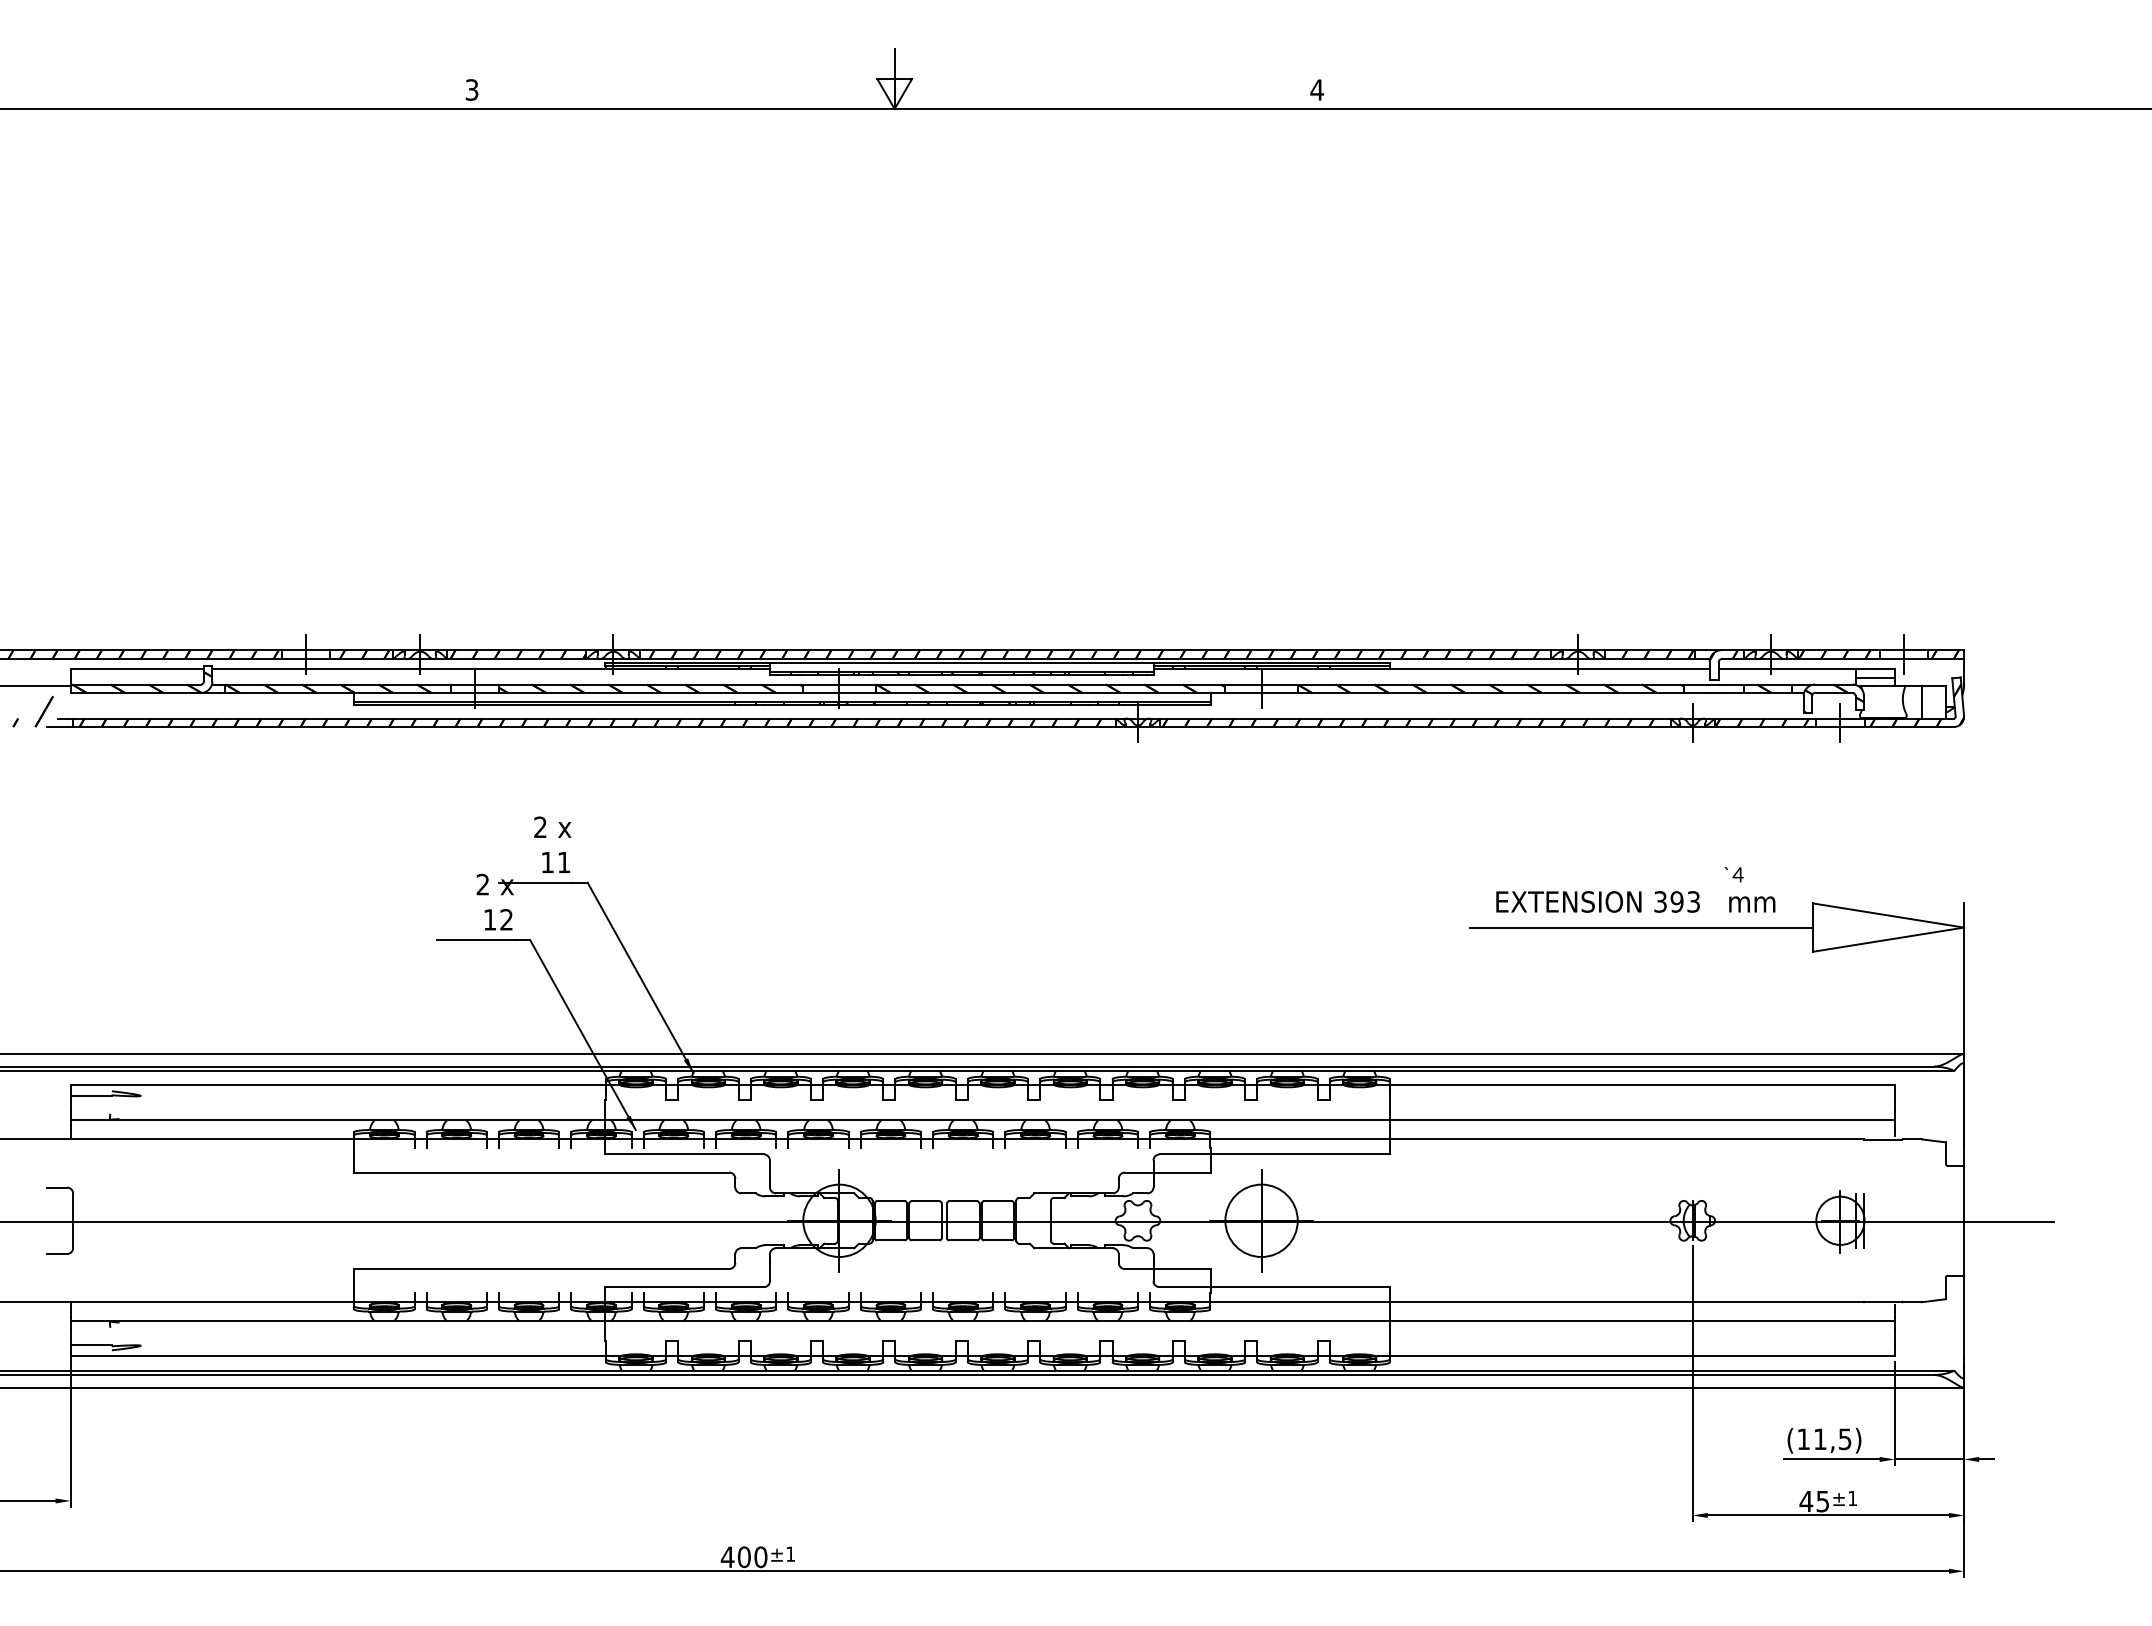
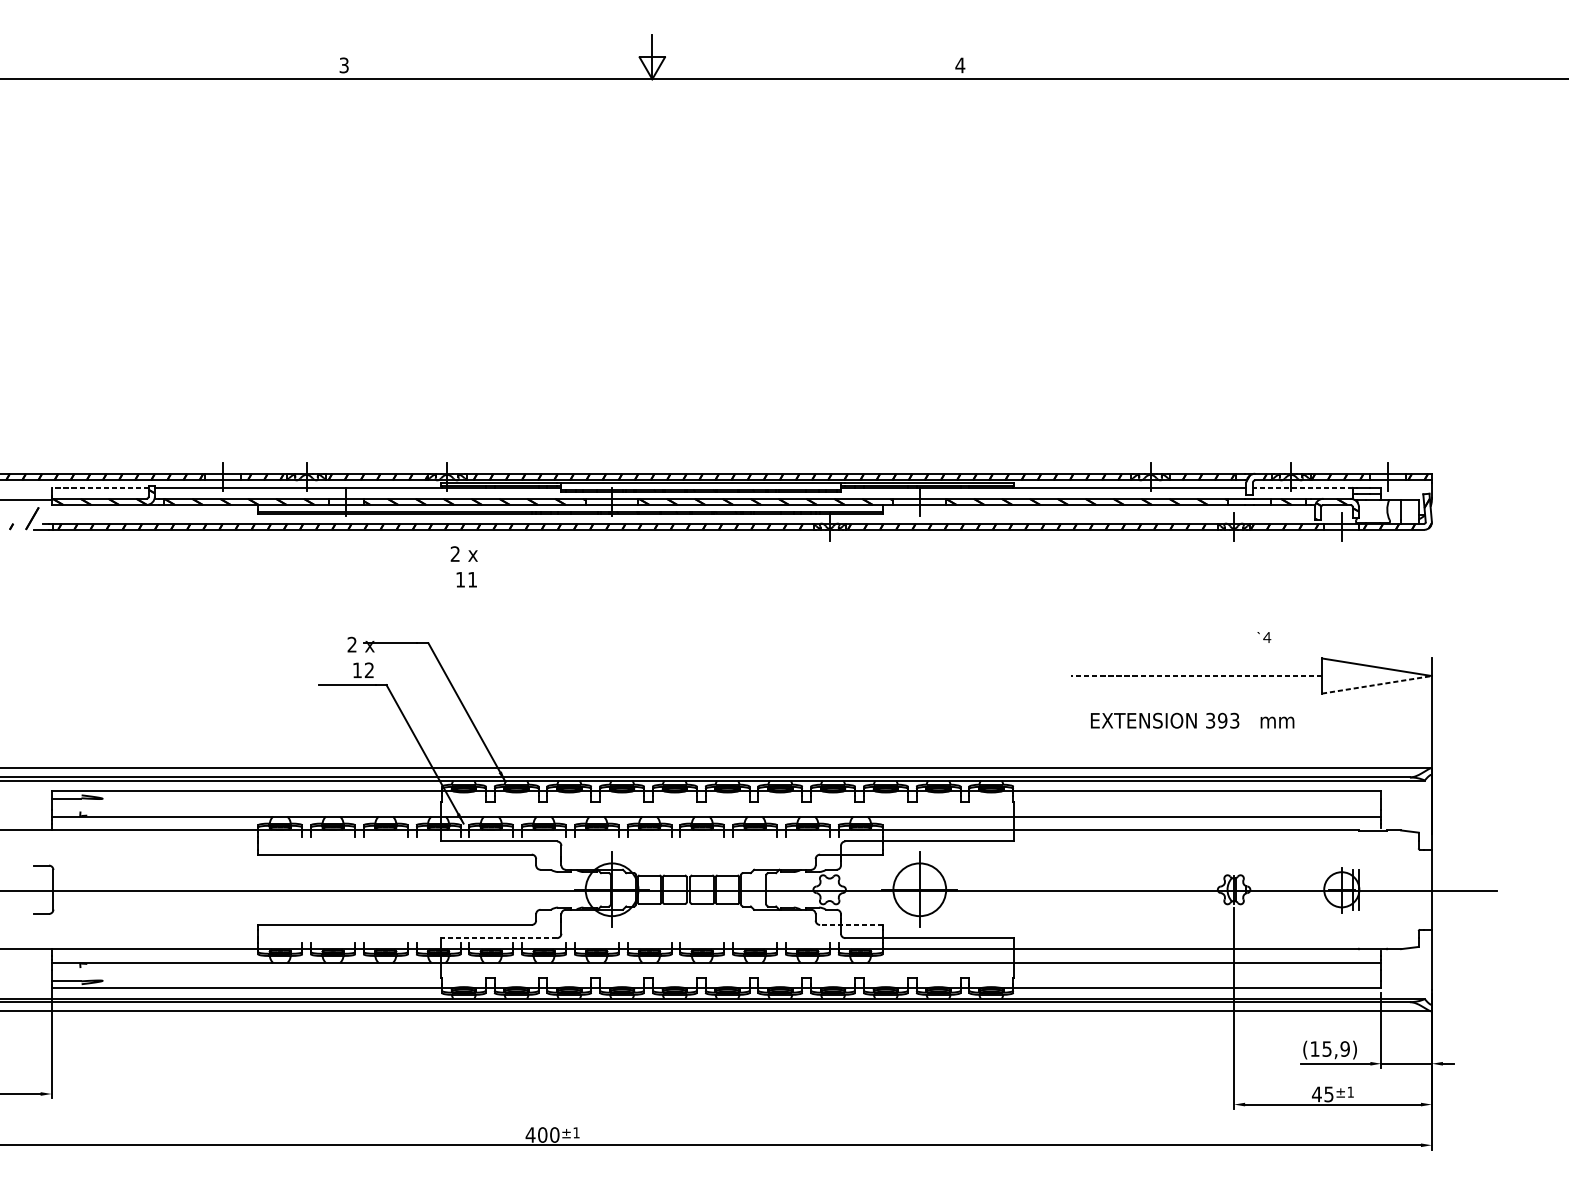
line: (137, 669) -> (100, 487), solid -> dashed
line: (1787, 669) -> (1303, 487), solid -> dashed
text: (552, 844) -> (464, 566), moved
text: (1635, 901) -> (1192, 720), moved
line: (1641, 927) -> (1196, 675), solid -> dashed
line: (1889, 939) -> (1377, 684), solid -> dashed
line: (1167, 1269) -> (851, 925), solid -> dashed
line: (684, 1287) -> (499, 938), solid -> dashed
text: (1832, 1439) -> (1335, 1049), (11,5) -> (15,9)

